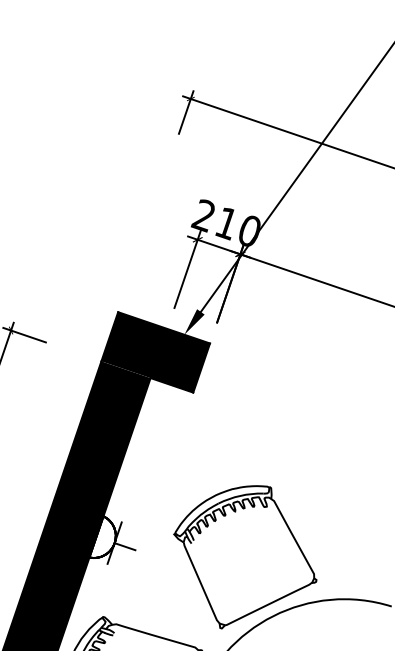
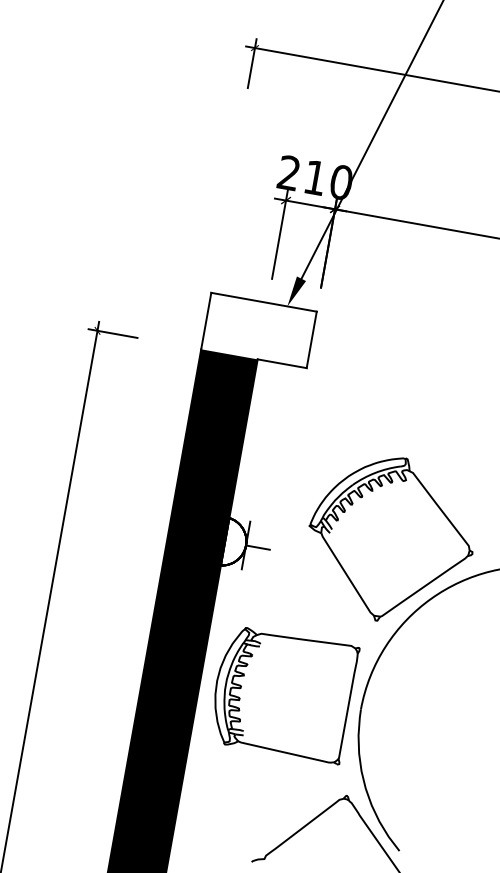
fill: (155, 352) -> (258, 330), removed

